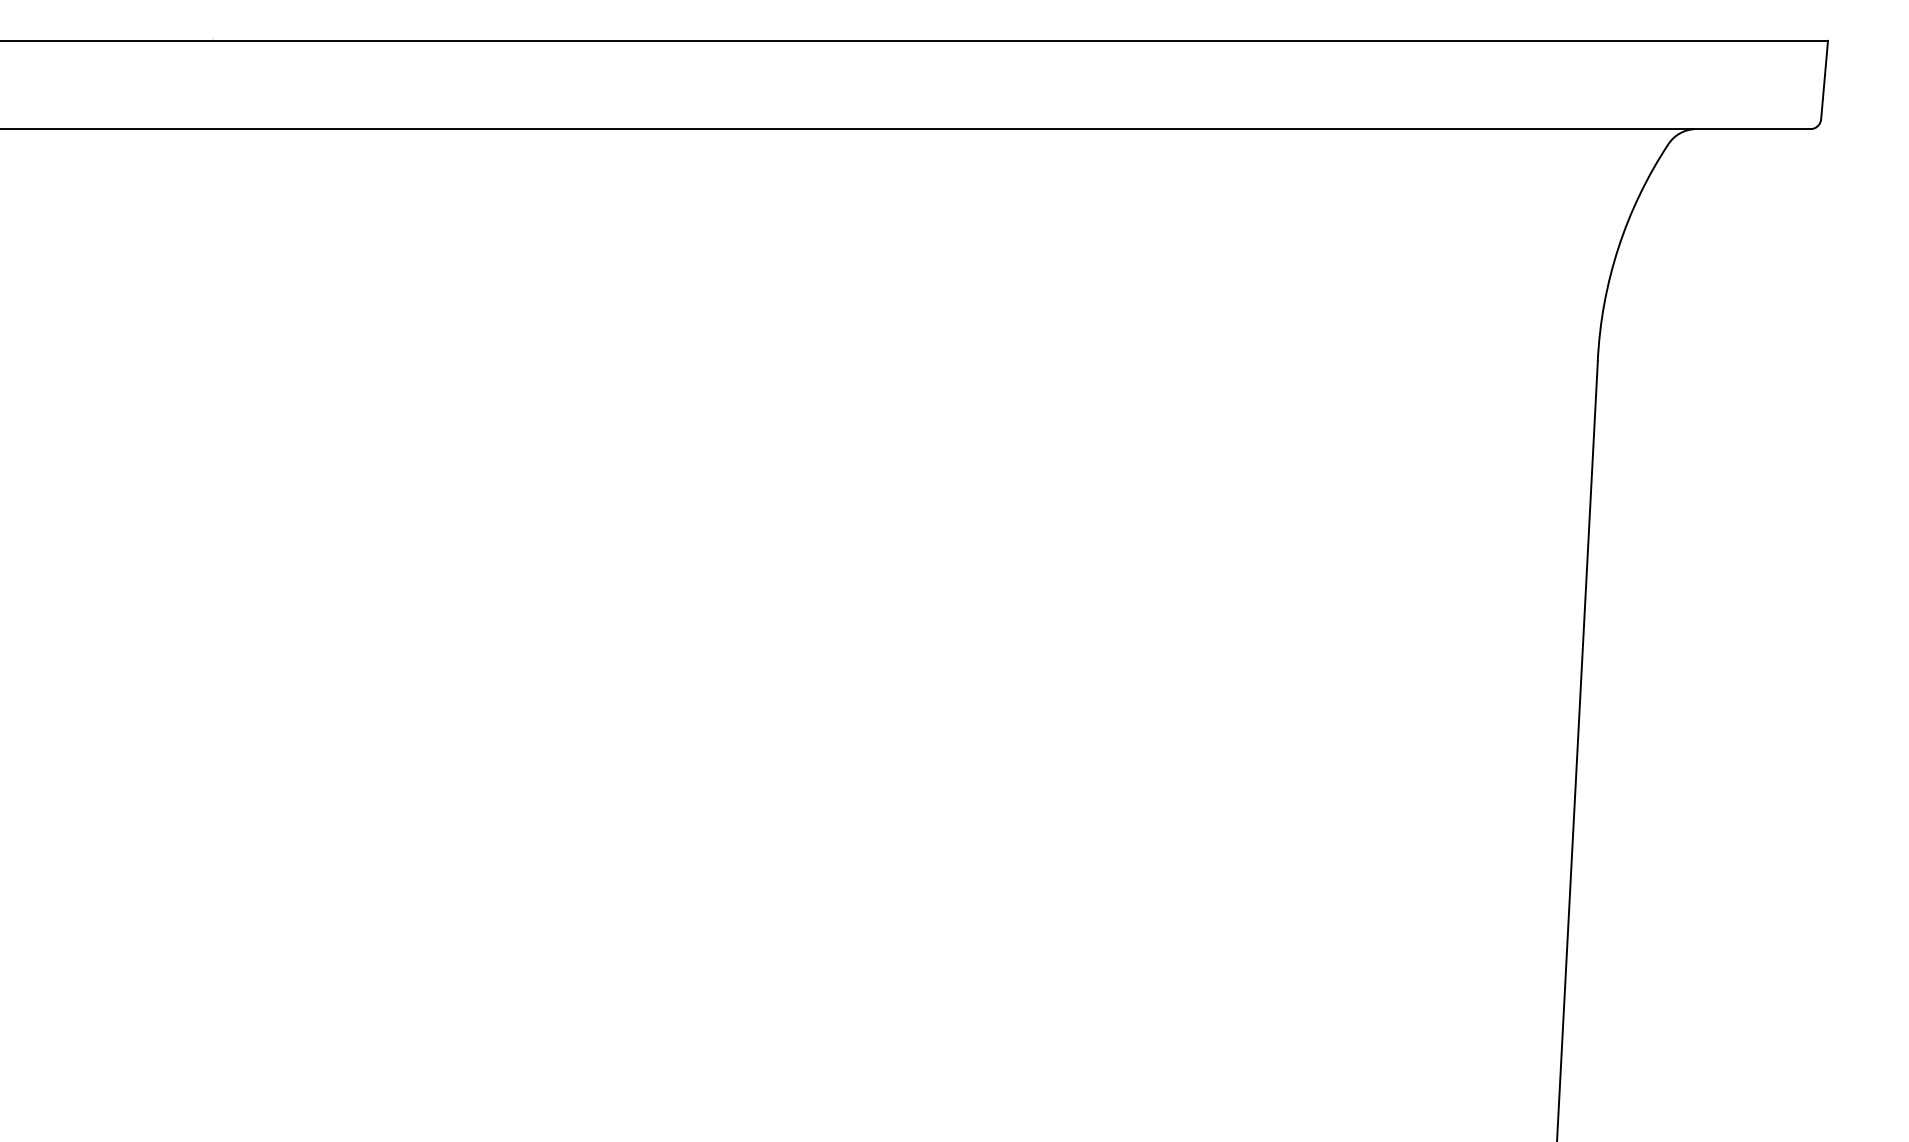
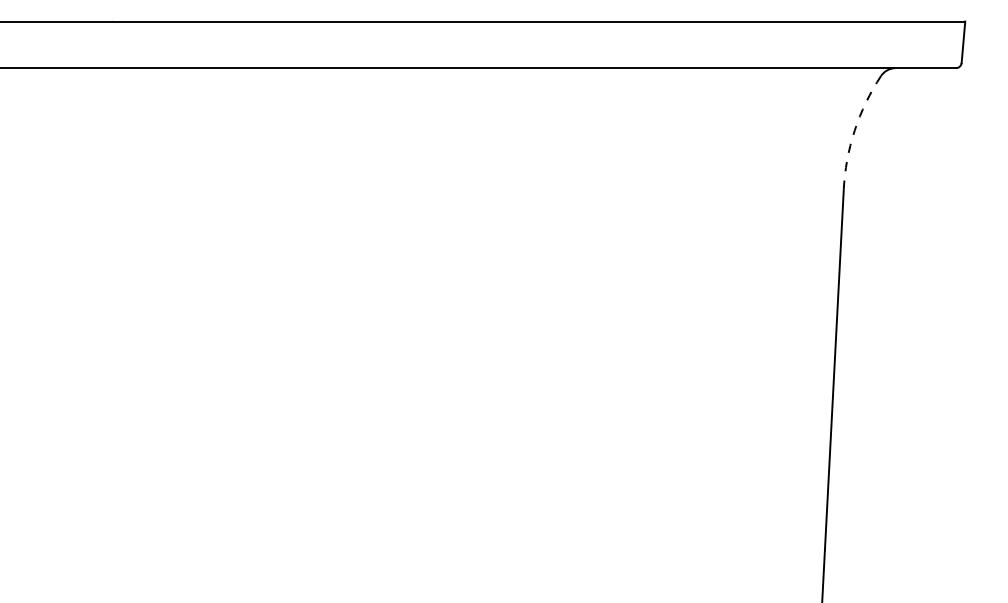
arc: (1618, 247) -> (854, 130), solid -> dashed

